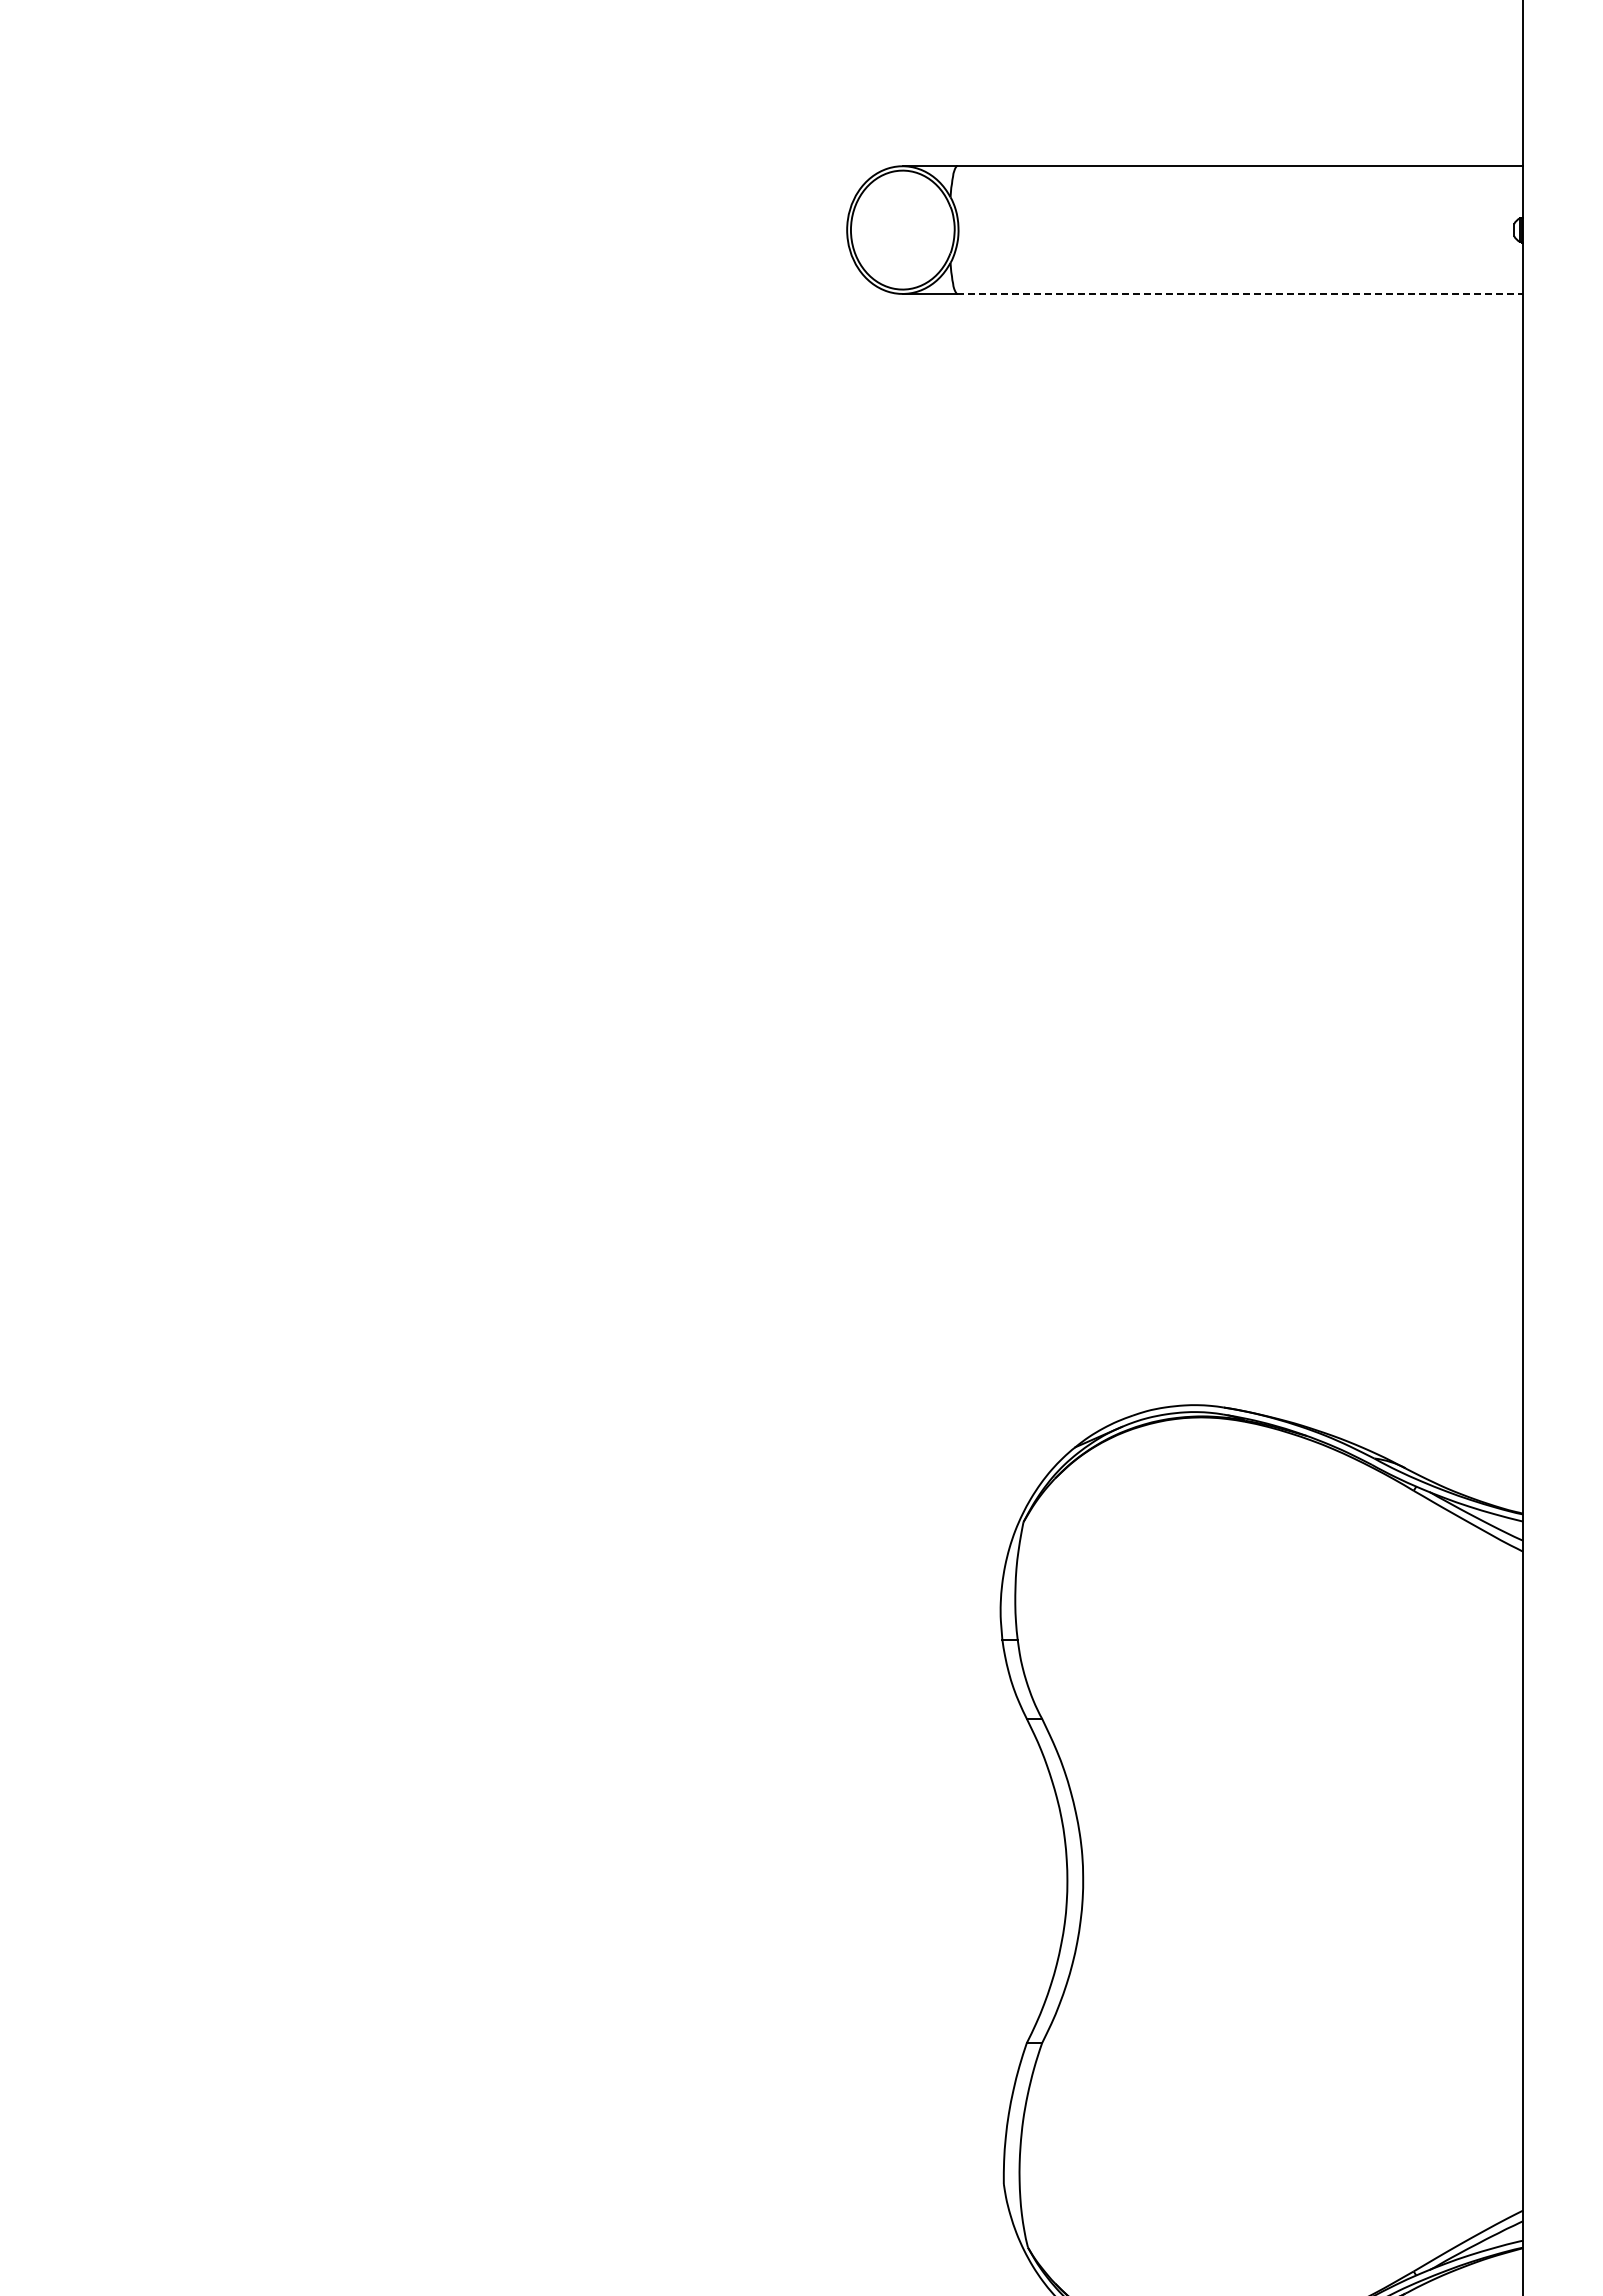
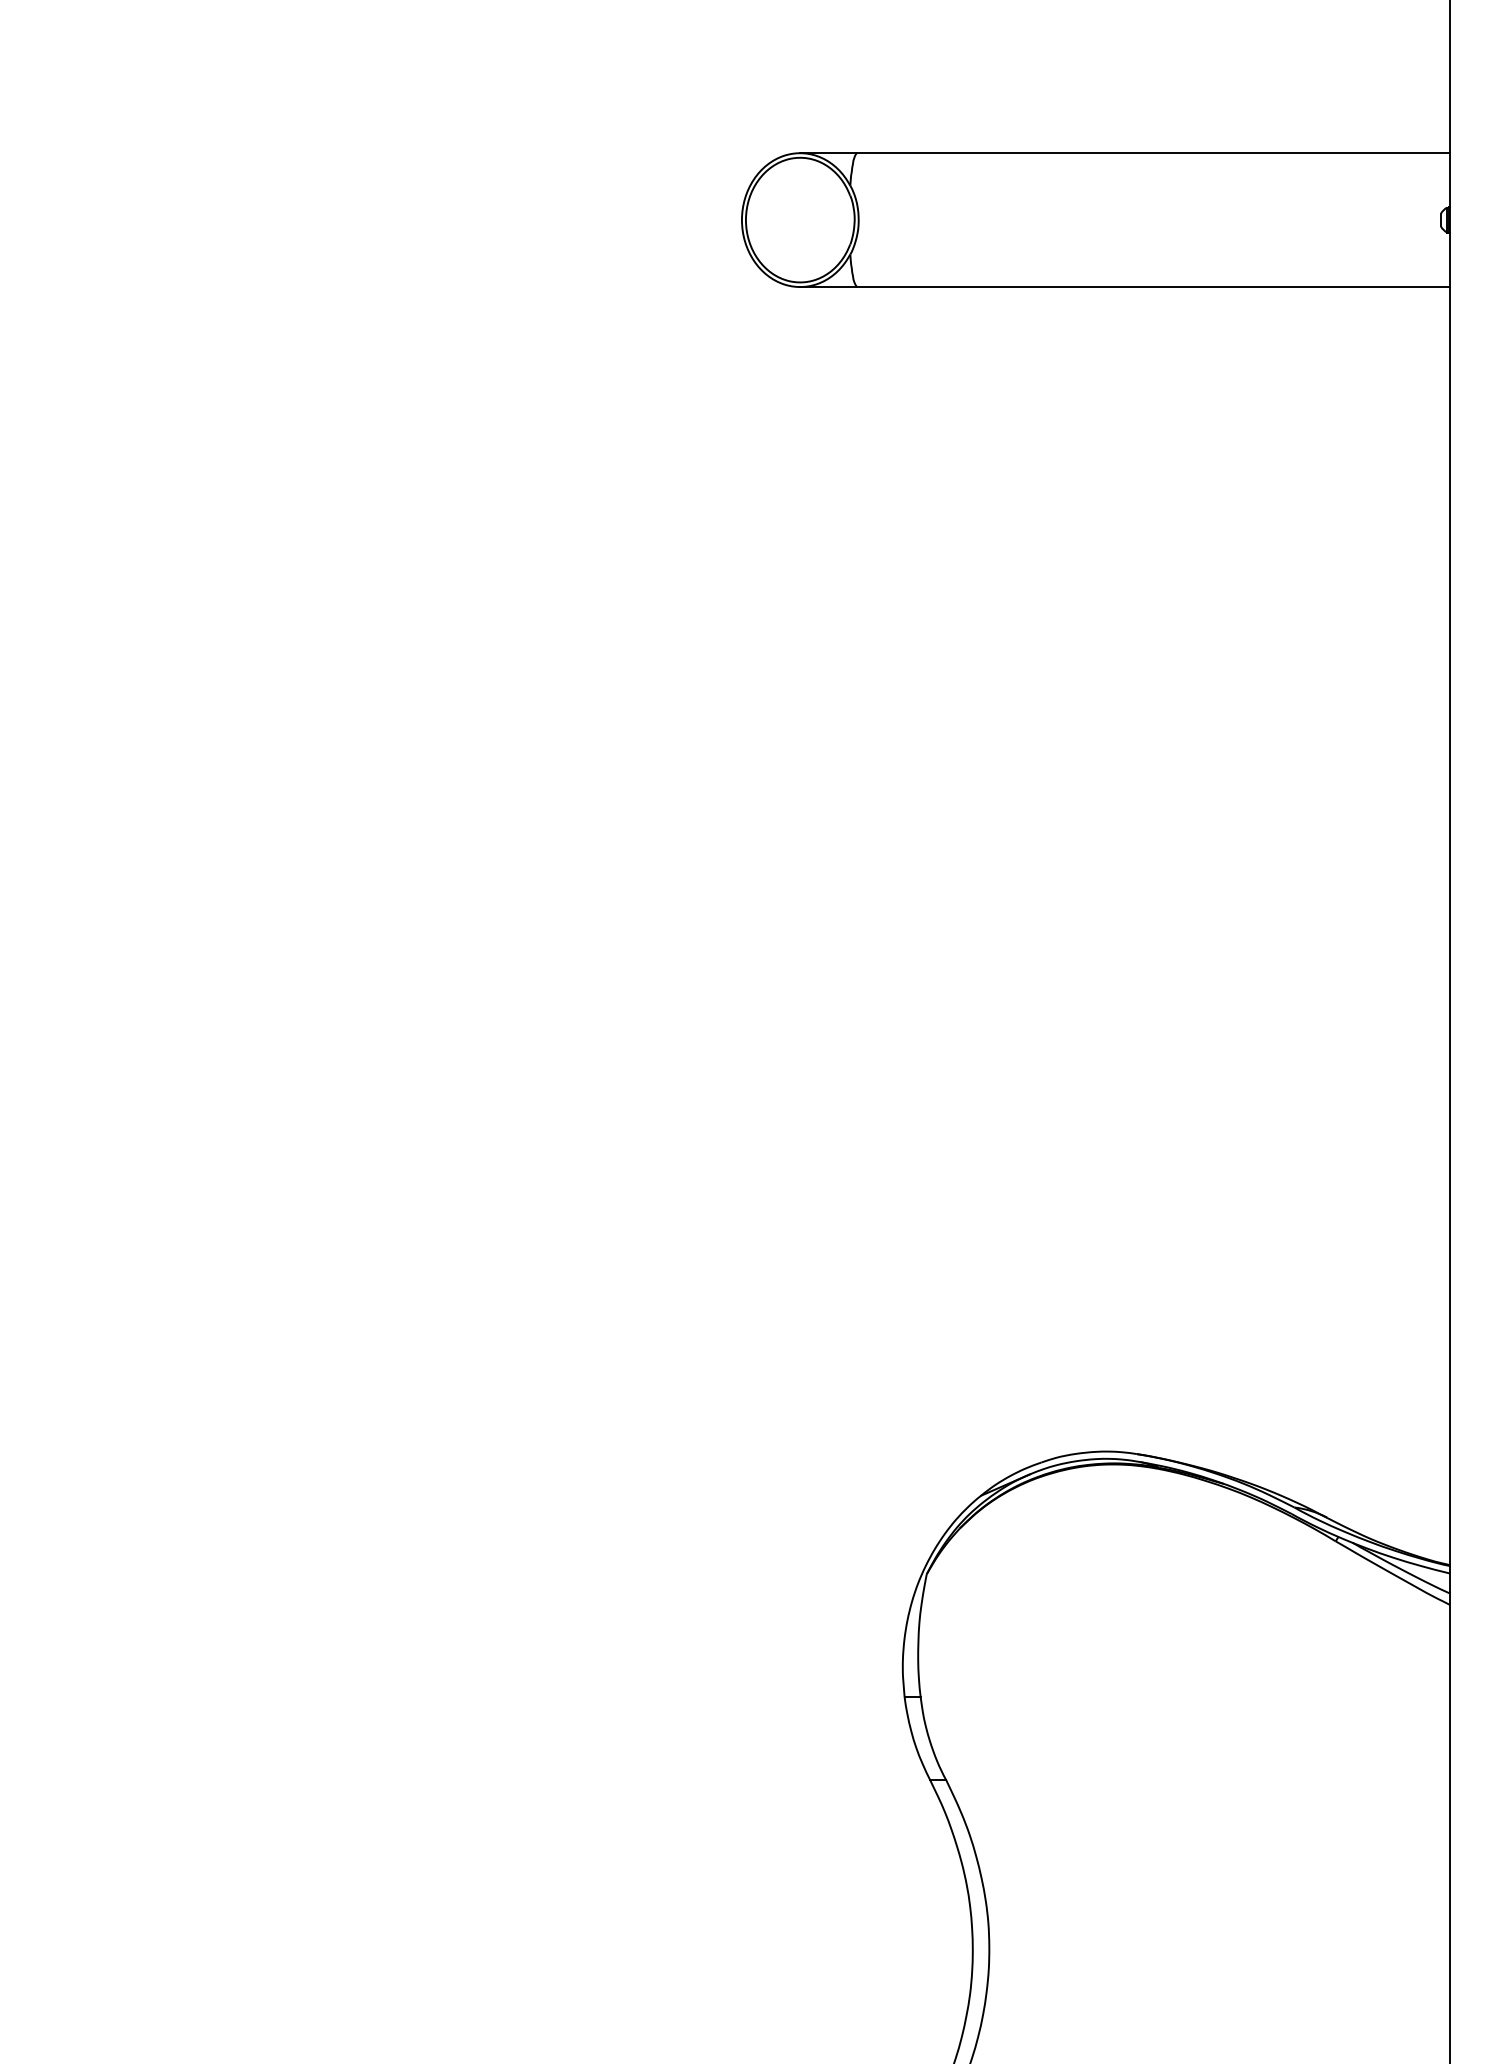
line: (1240, 293) -> (1154, 286), dashed -> solid

